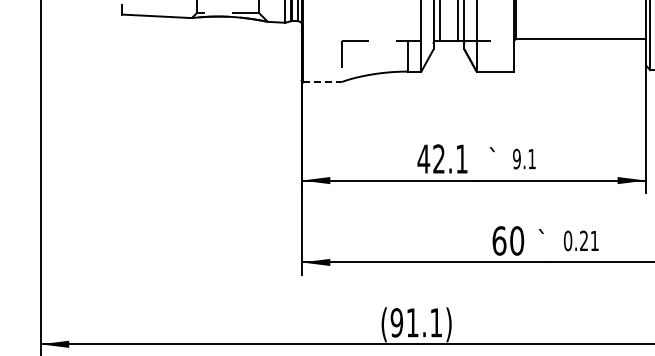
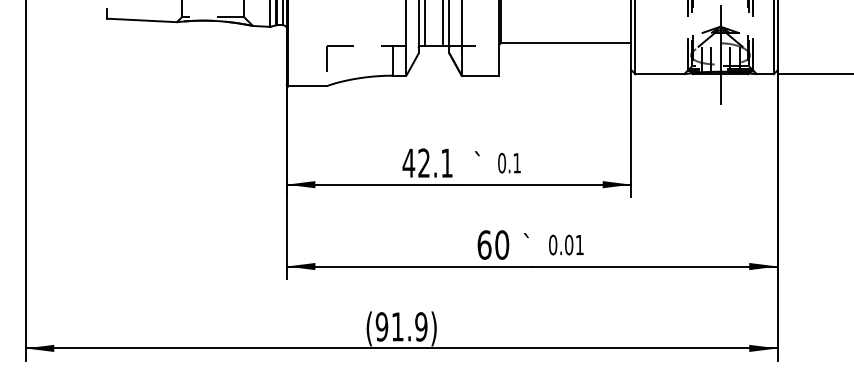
line: (323, 82) -> (308, 86), dashed -> solid
text: (516, 159) -> (501, 163), 9.1 -> 0.1
text: (584, 240) -> (569, 244), 0.21 -> 0.01
text: (436, 322) -> (421, 326), (91.1) -> (91.9)

